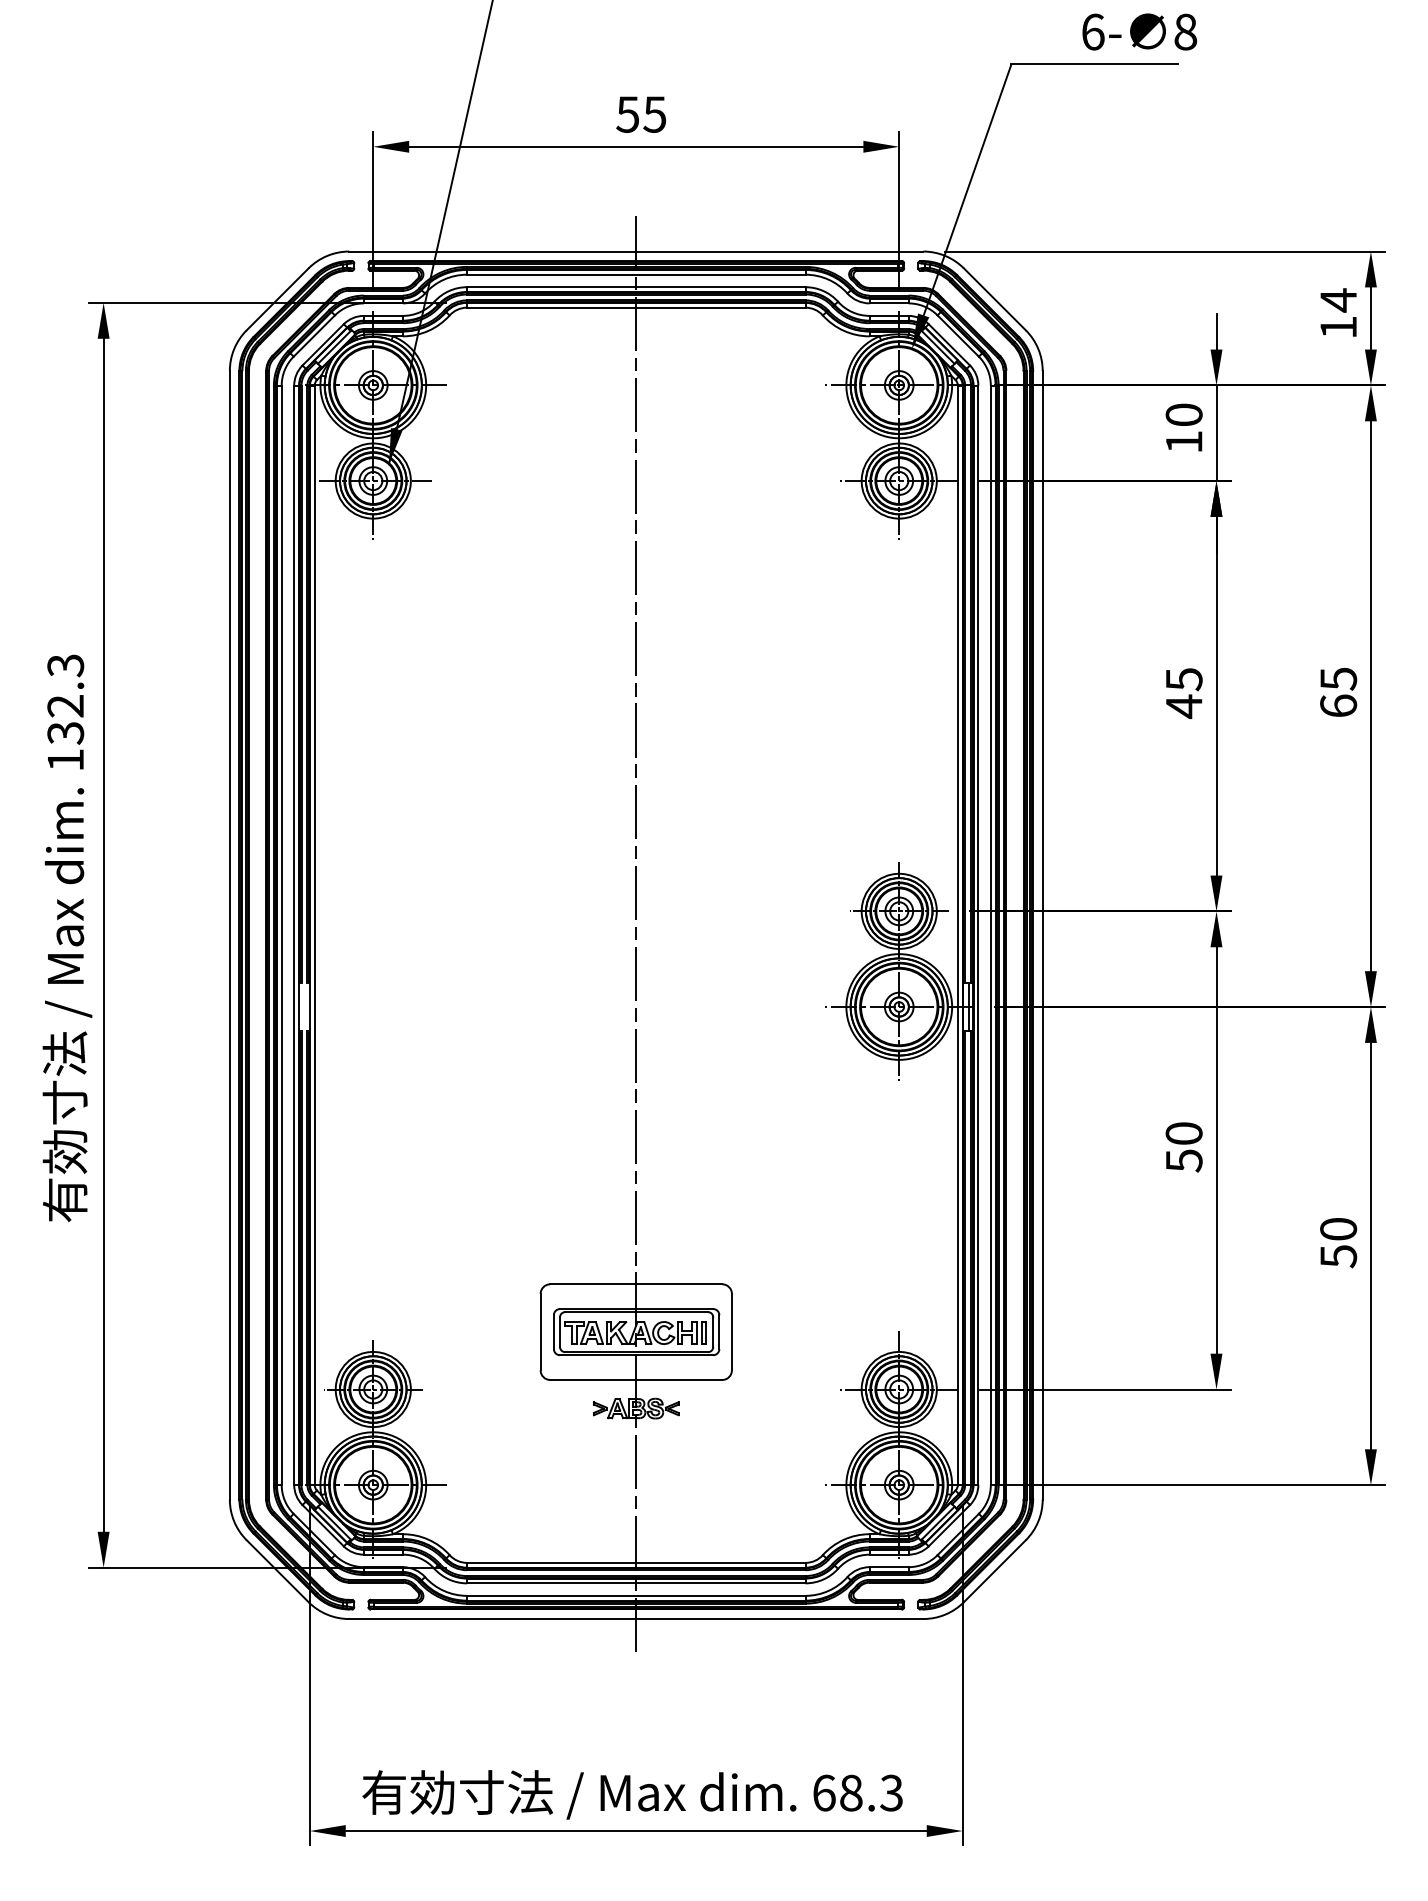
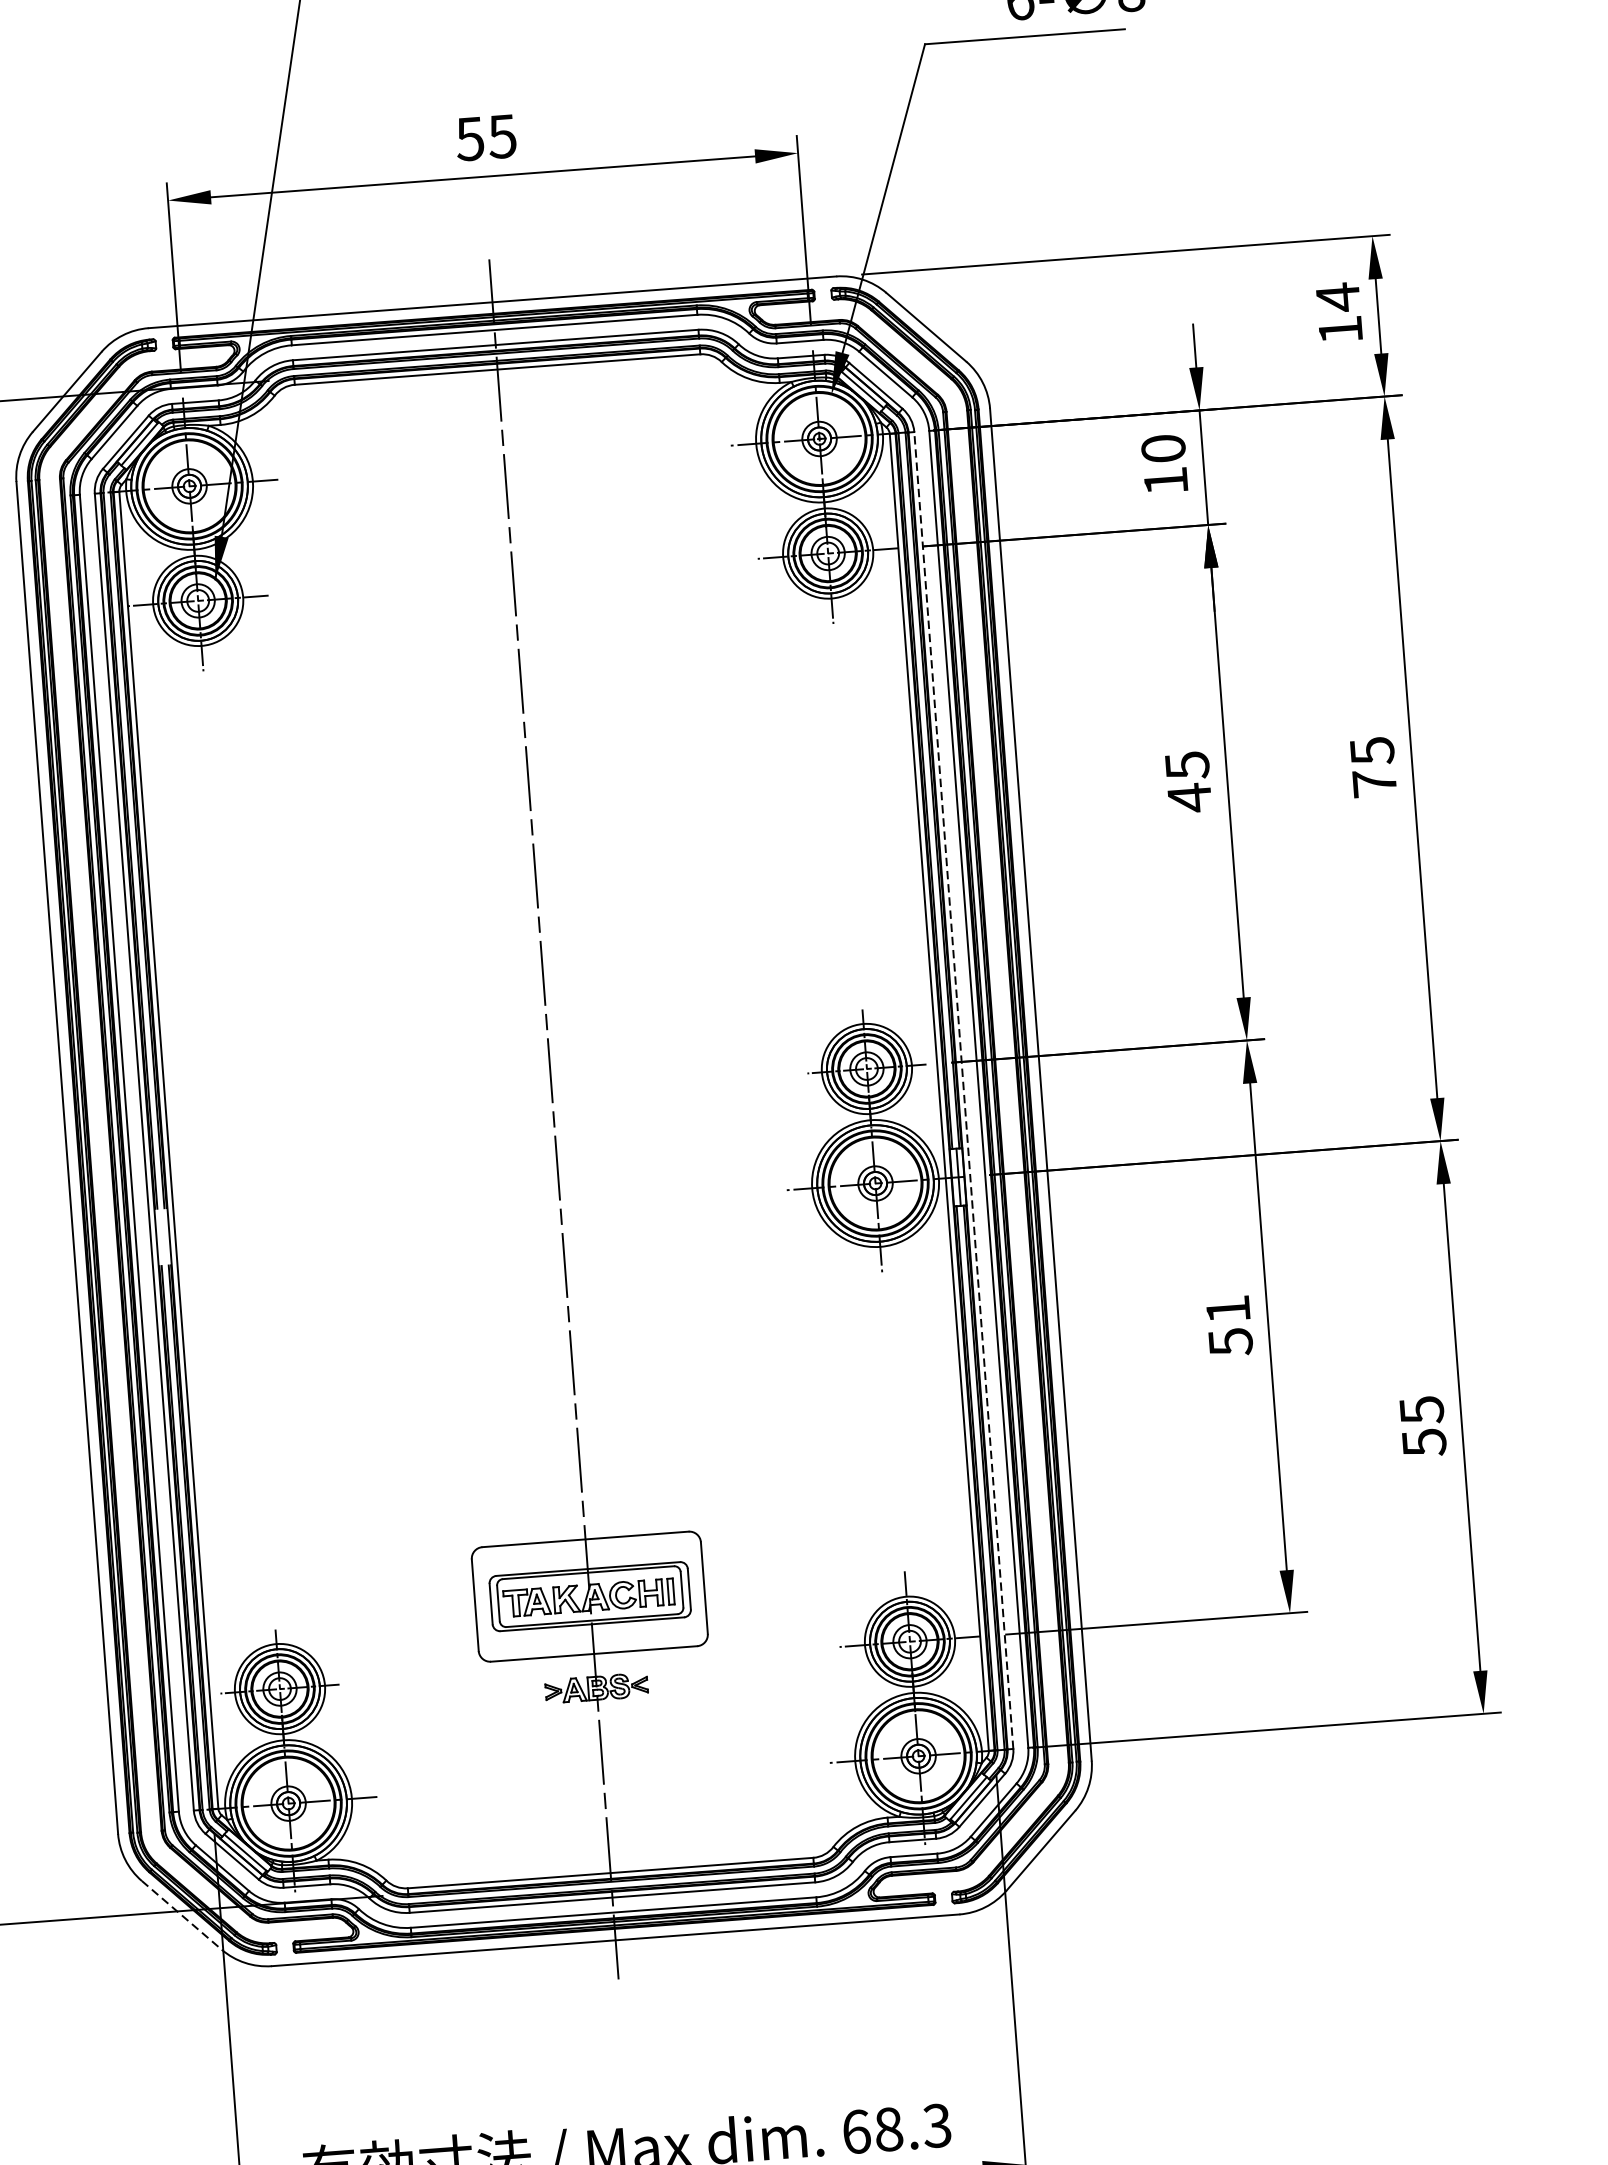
text: (1338, 705) -> (1374, 782), 65 -> 75
line: (978, 935) -> (964, 1090), solid -> dashed
text: (1183, 1133) -> (1227, 1309), 50 -> 51
text: (1338, 1229) -> (1421, 1410), 50 -> 55
line: (277, 1571) -> (181, 1915), solid -> dashed

